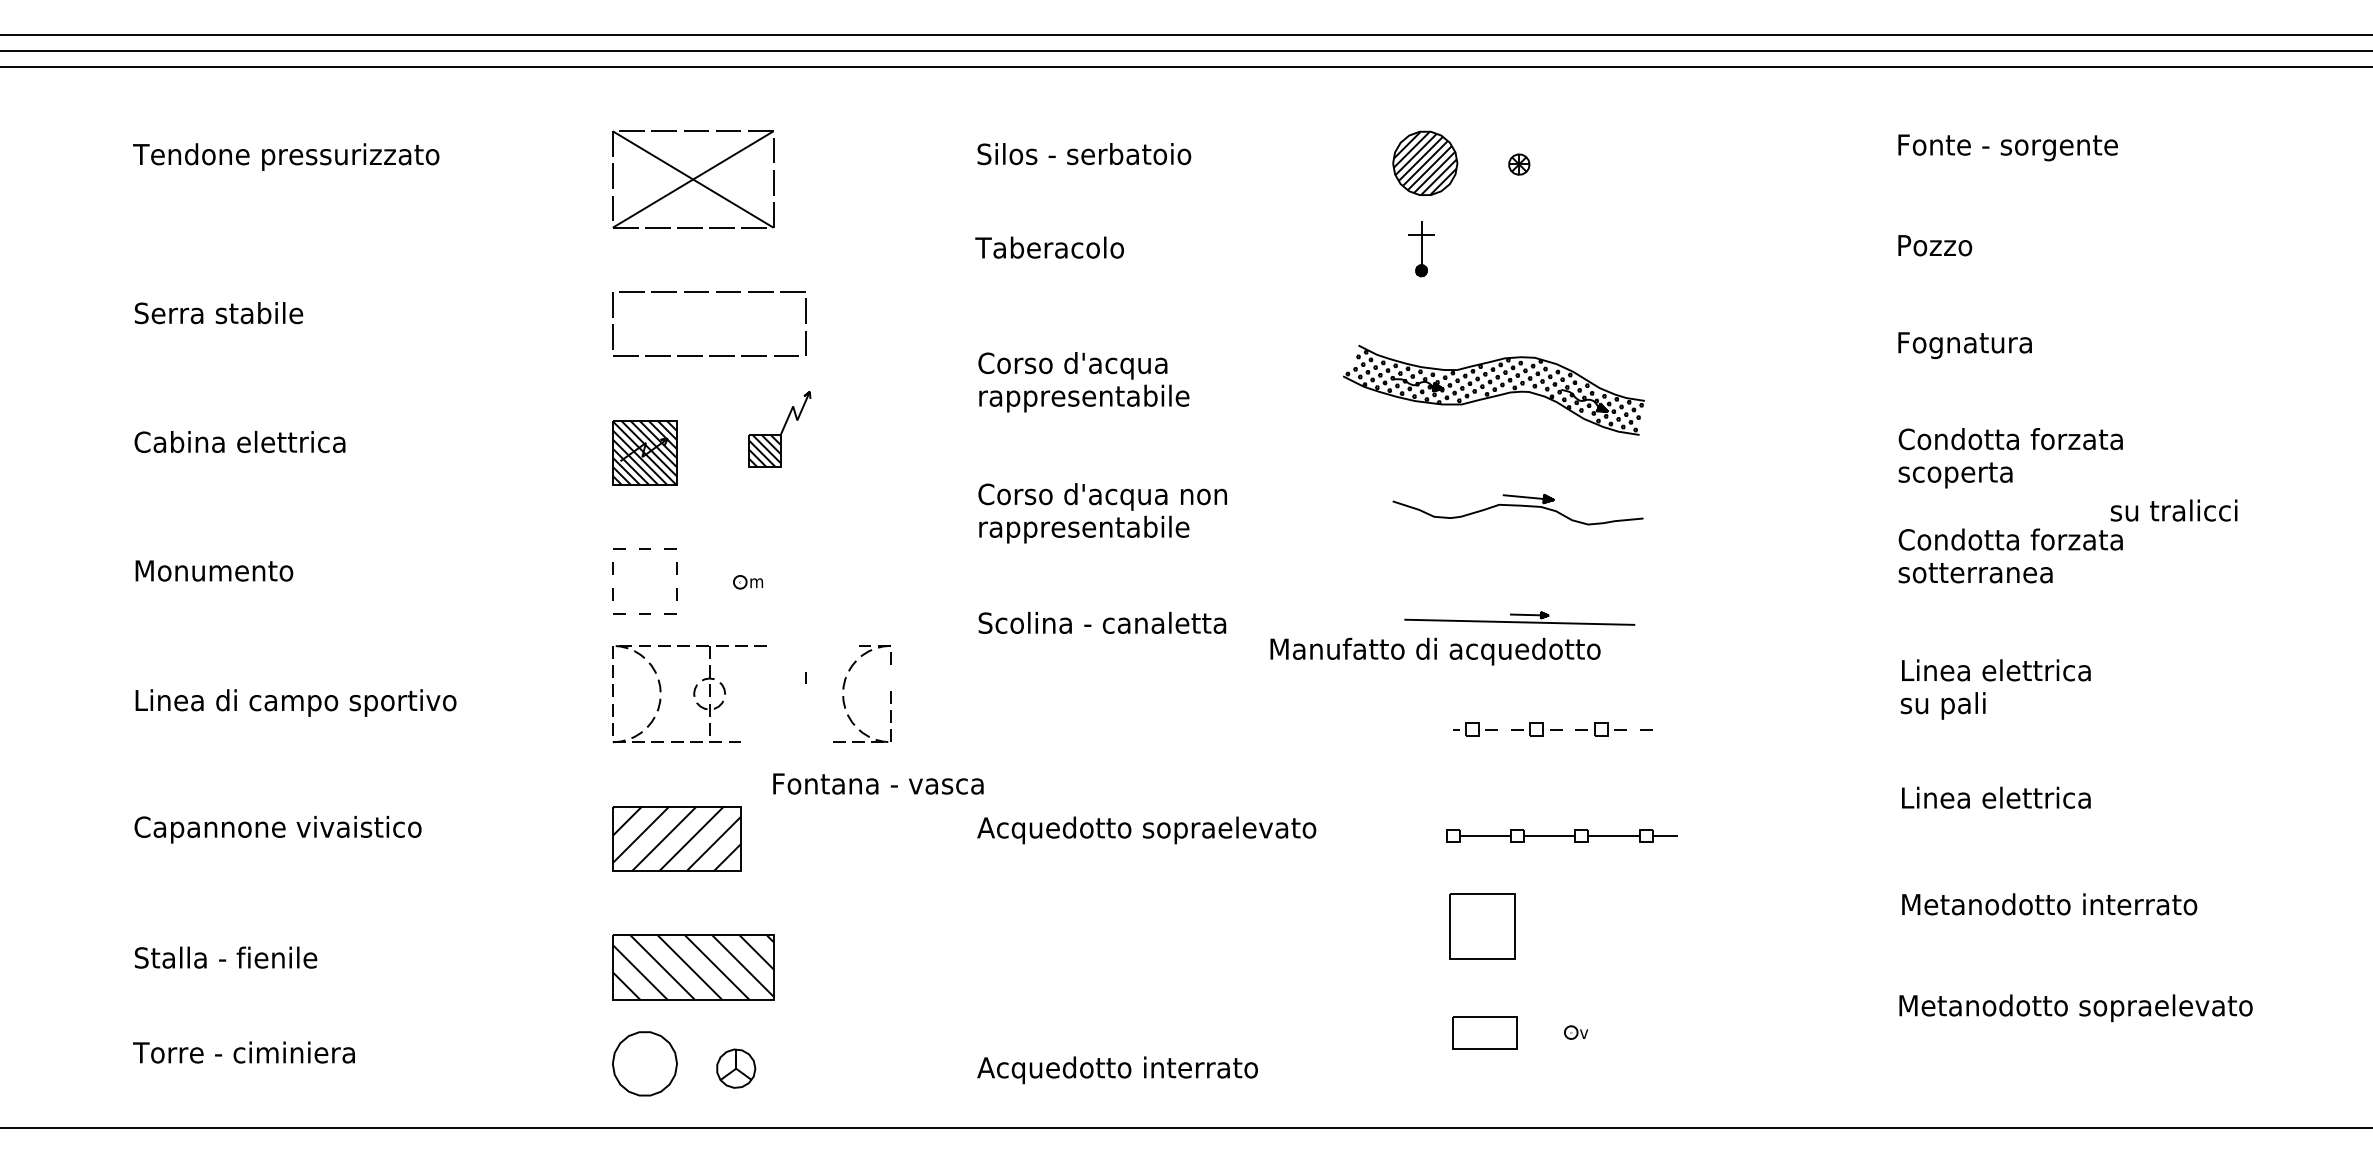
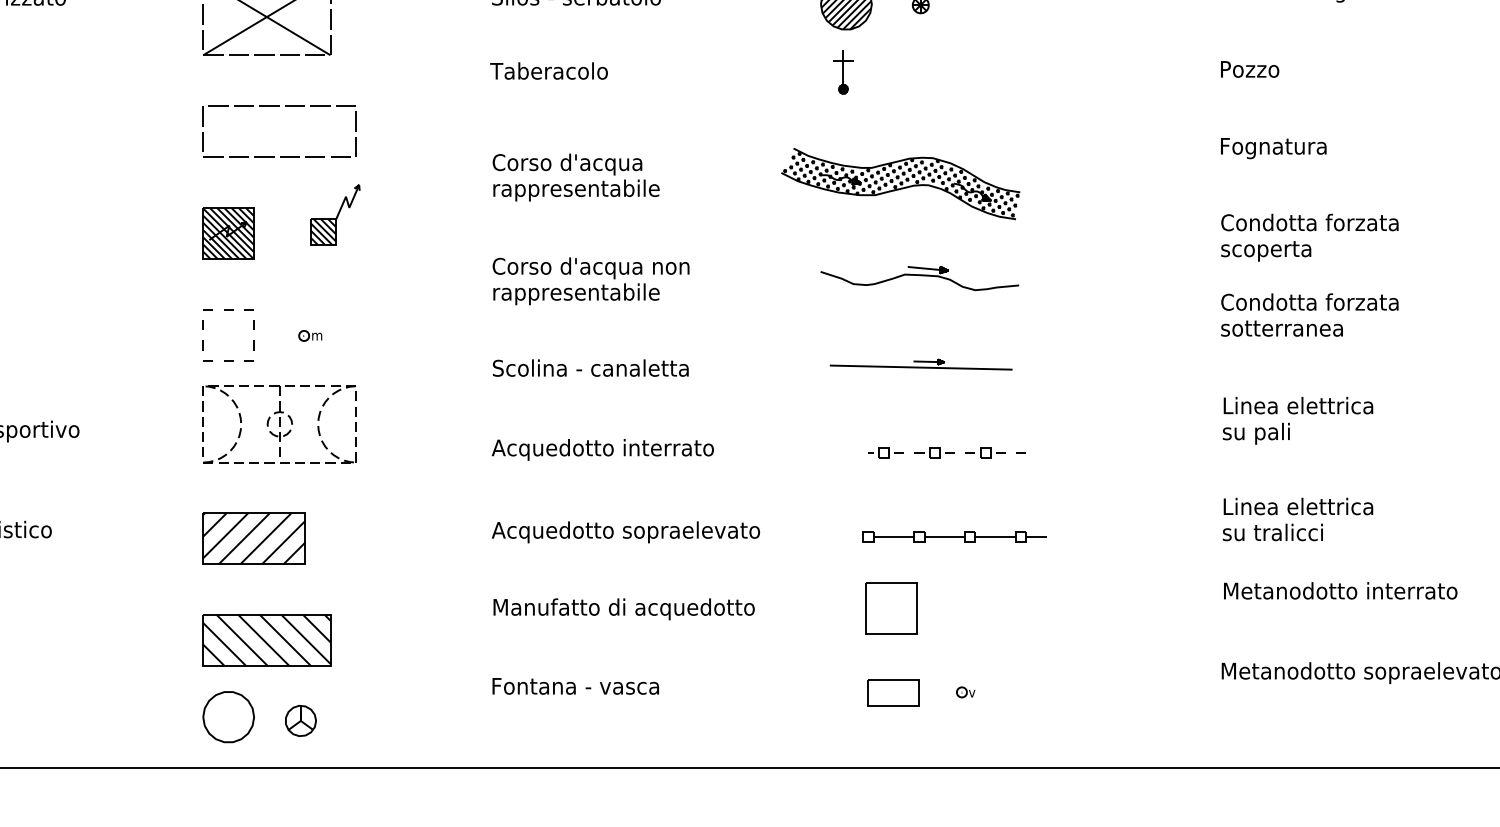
text: (2173, 510) -> (1272, 532), moved
text: (1435, 651) -> (624, 609), moved
part: (844, 696) -> (319, 426), moved
text: (878, 783) -> (575, 685), moved
text: (1117, 1070) -> (602, 450), moved

